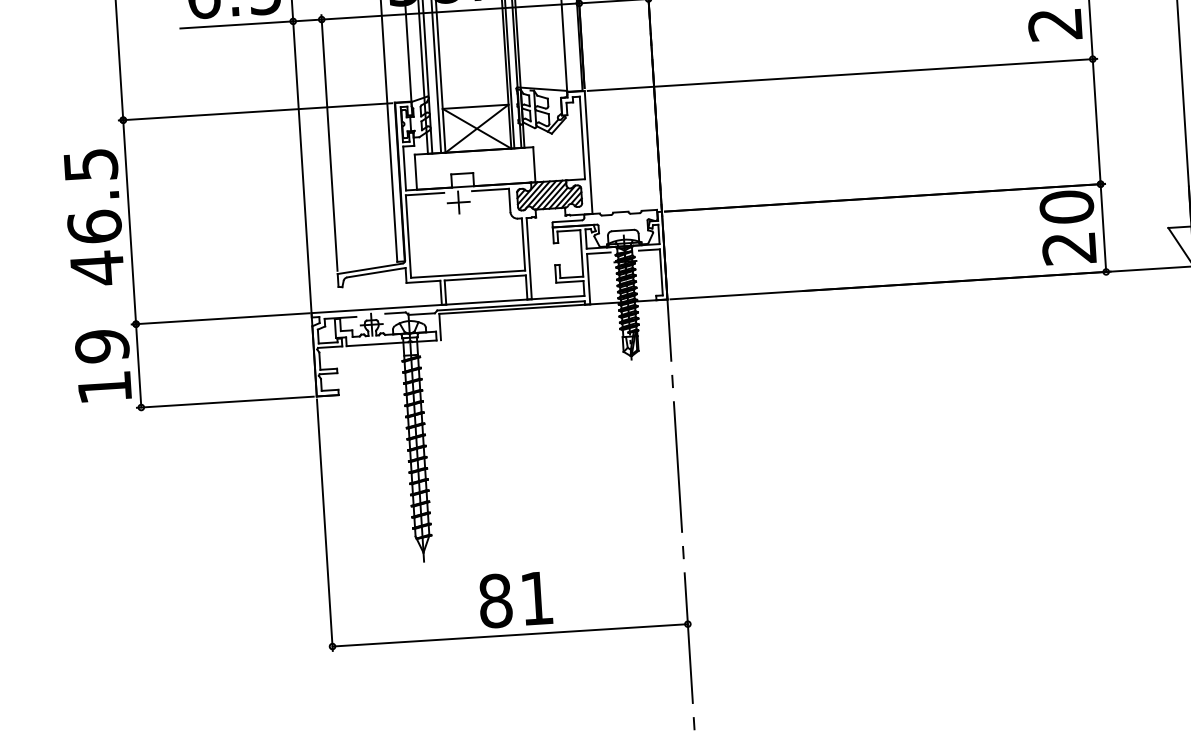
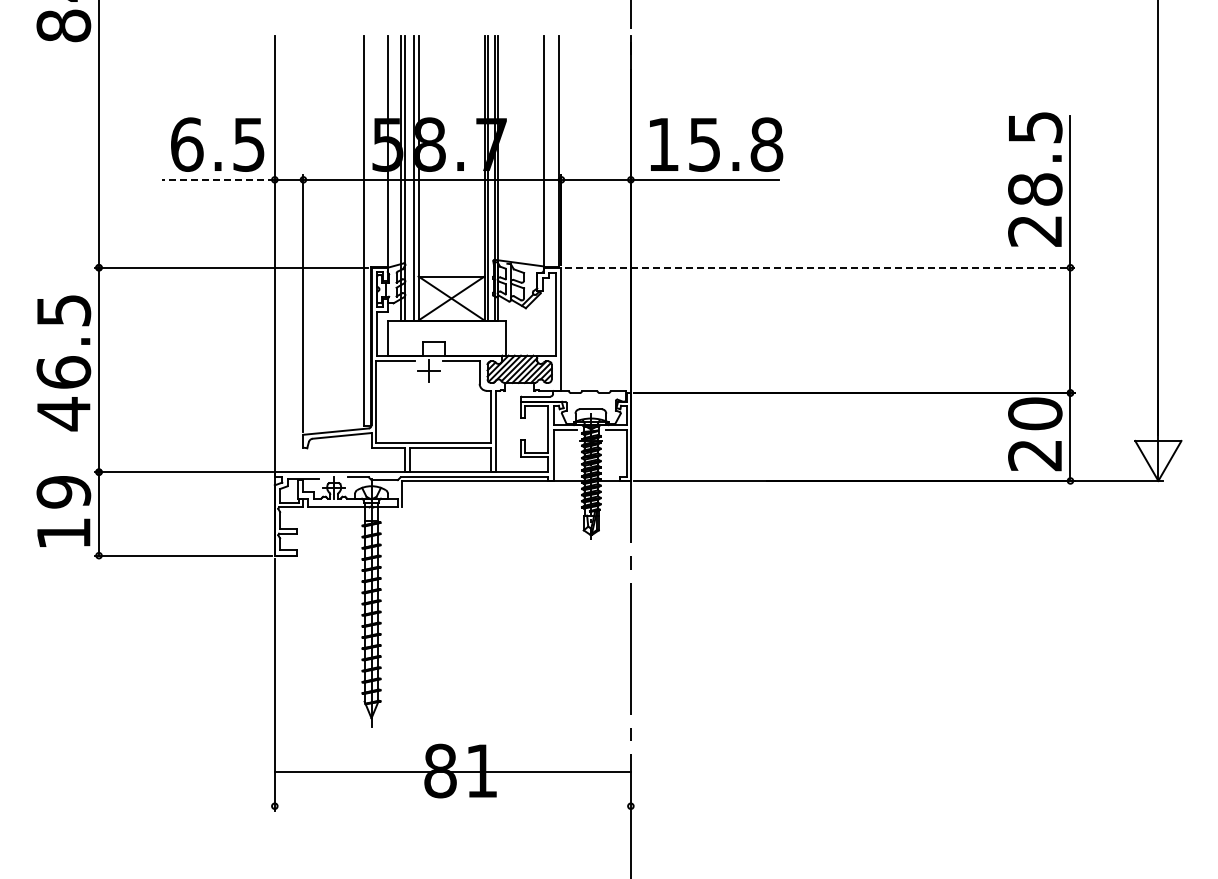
line: (236, 24) -> (218, 179), solid -> dashed
line: (843, 74) -> (820, 267), solid -> dashed
line: (509, 635) -> (452, 772), moved

